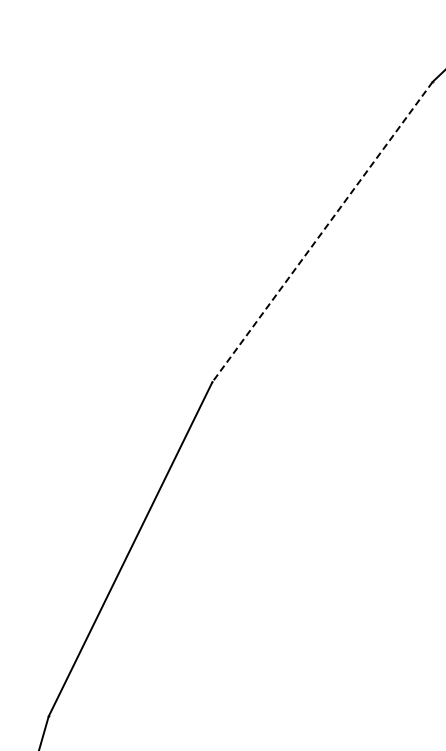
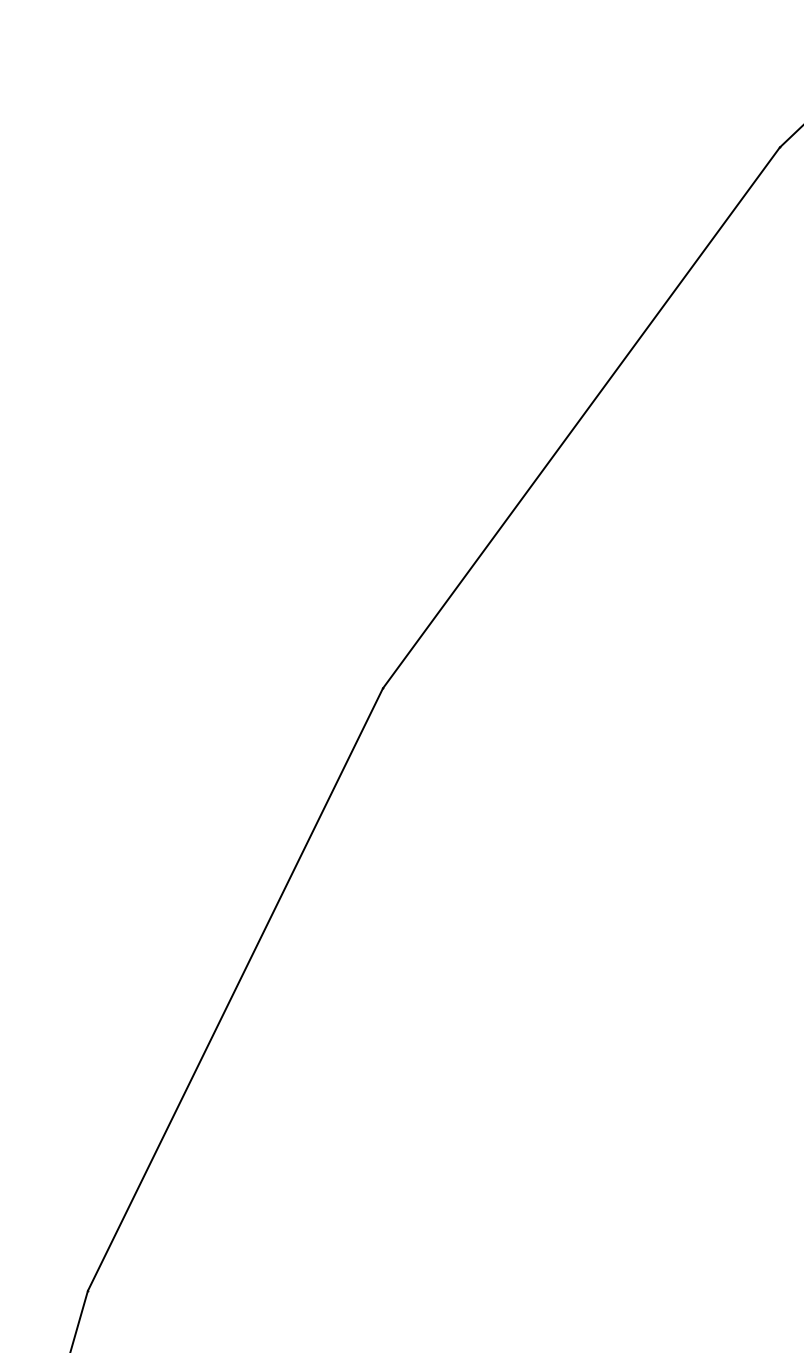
line: (322, 232) -> (581, 418), dashed -> solid

